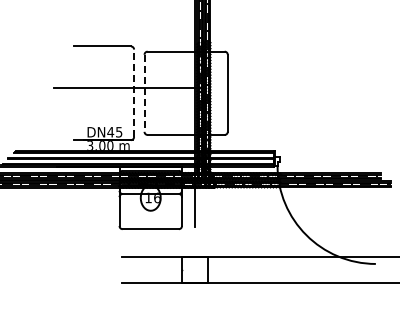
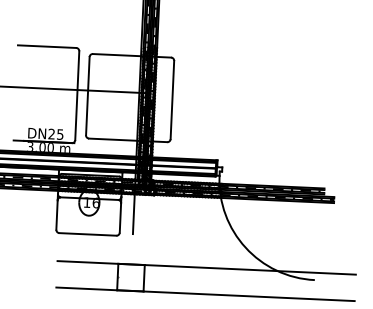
line: (134, 93) -> (77, 95), dashed -> solid
line: (144, 93) -> (87, 96), dashed -> solid
text: (110, 132) -> (51, 134), DN45 -> DN25

